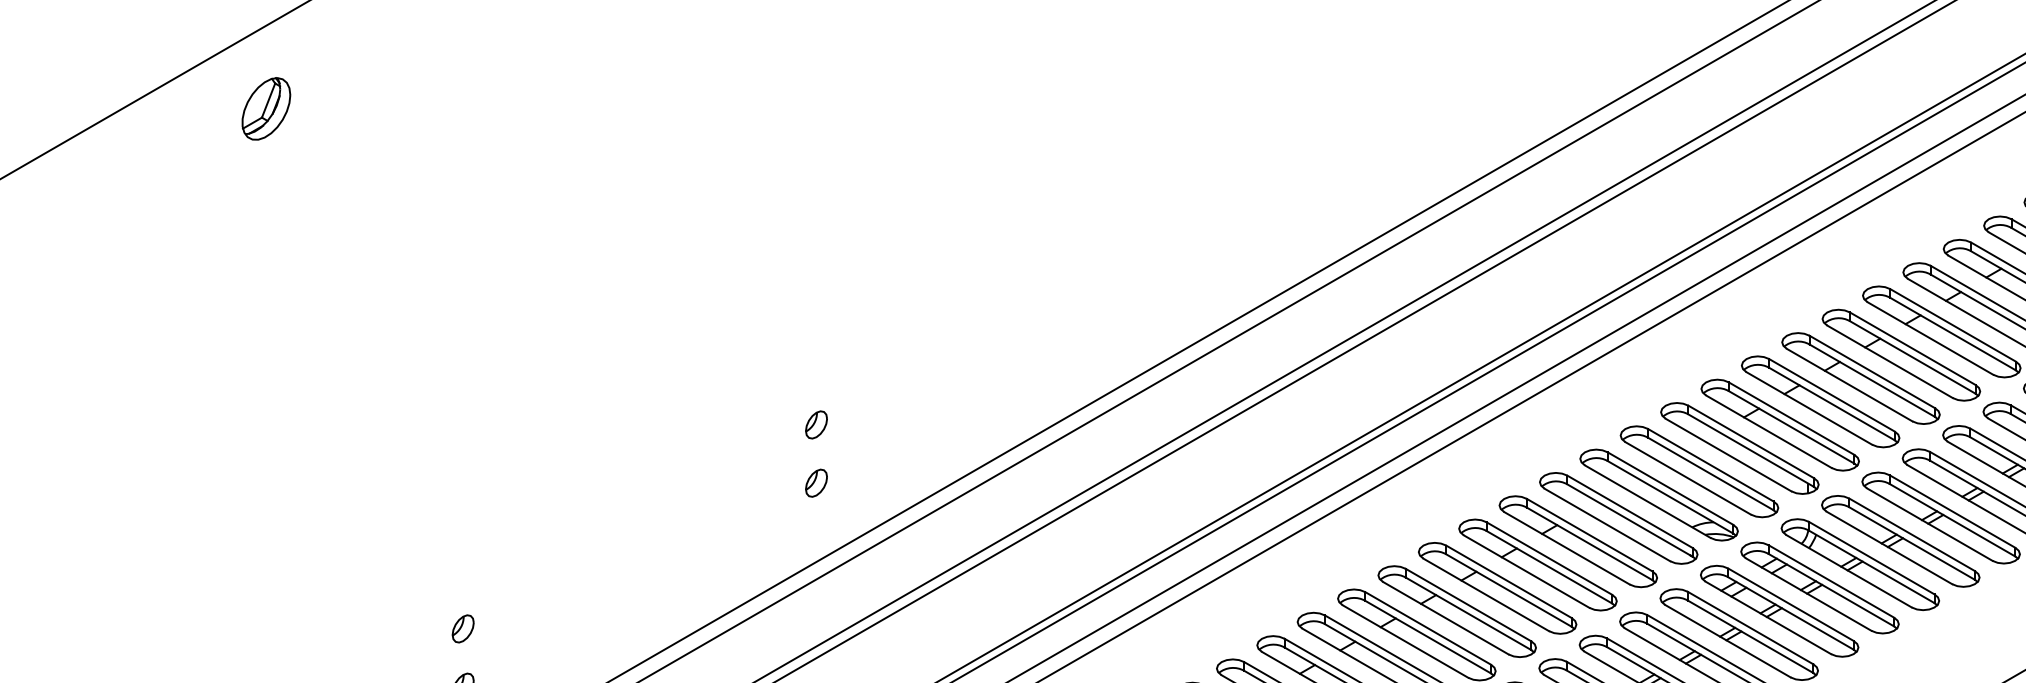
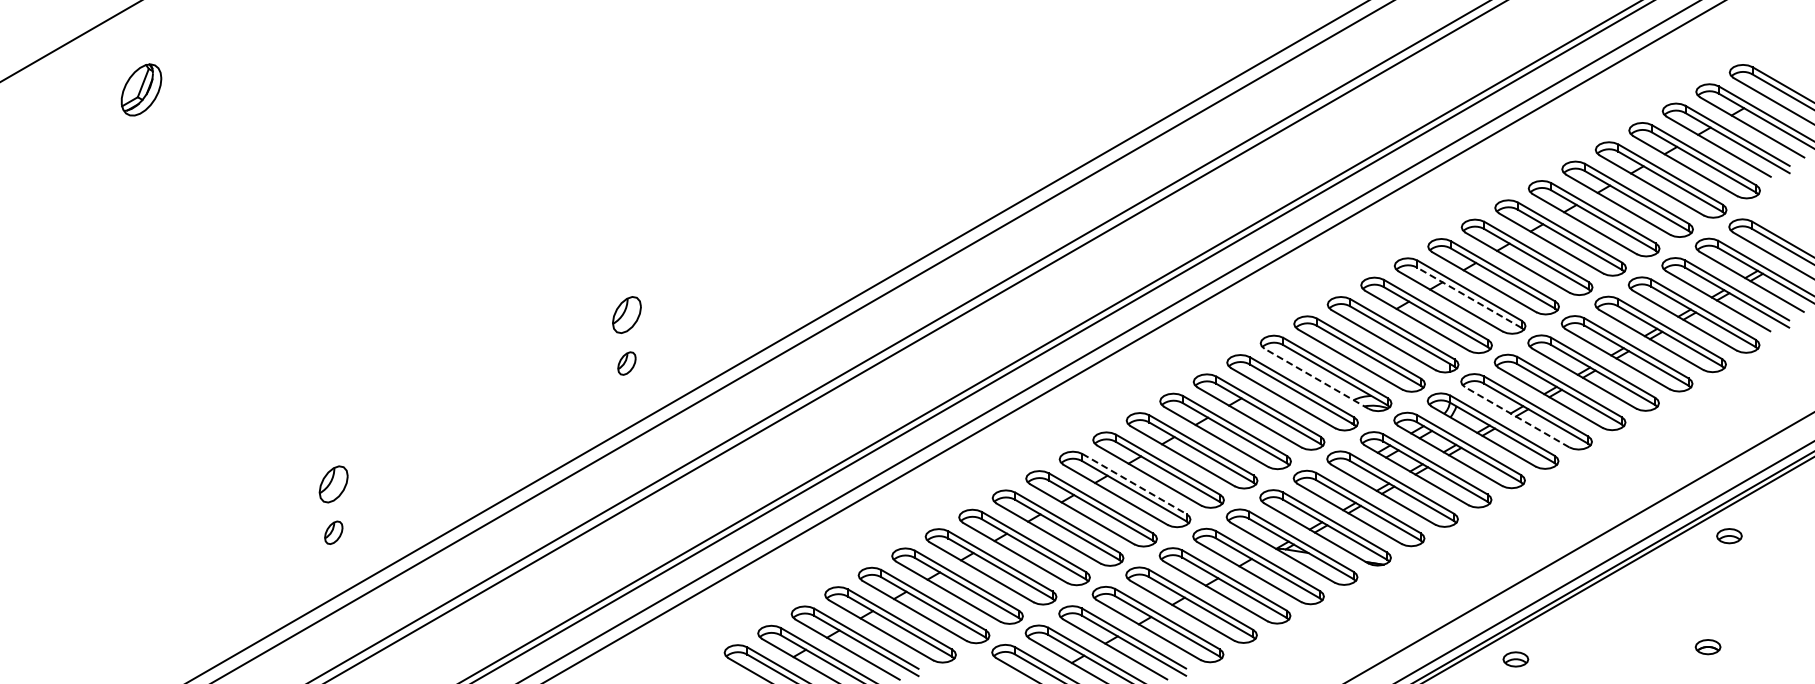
part: (266, 108) -> (141, 89), moved
line: (1831, 403) -> (1469, 297), solid -> dashed
part: (815, 425) -> (626, 315), size x1.6
line: (1647, 501) -> (1316, 378), solid -> dashed
line: (1888, 548) -> (1516, 417), solid -> dashed
part: (462, 628) -> (333, 484), size x1.6
line: (1428, 628) -> (1134, 484), solid -> dashed

